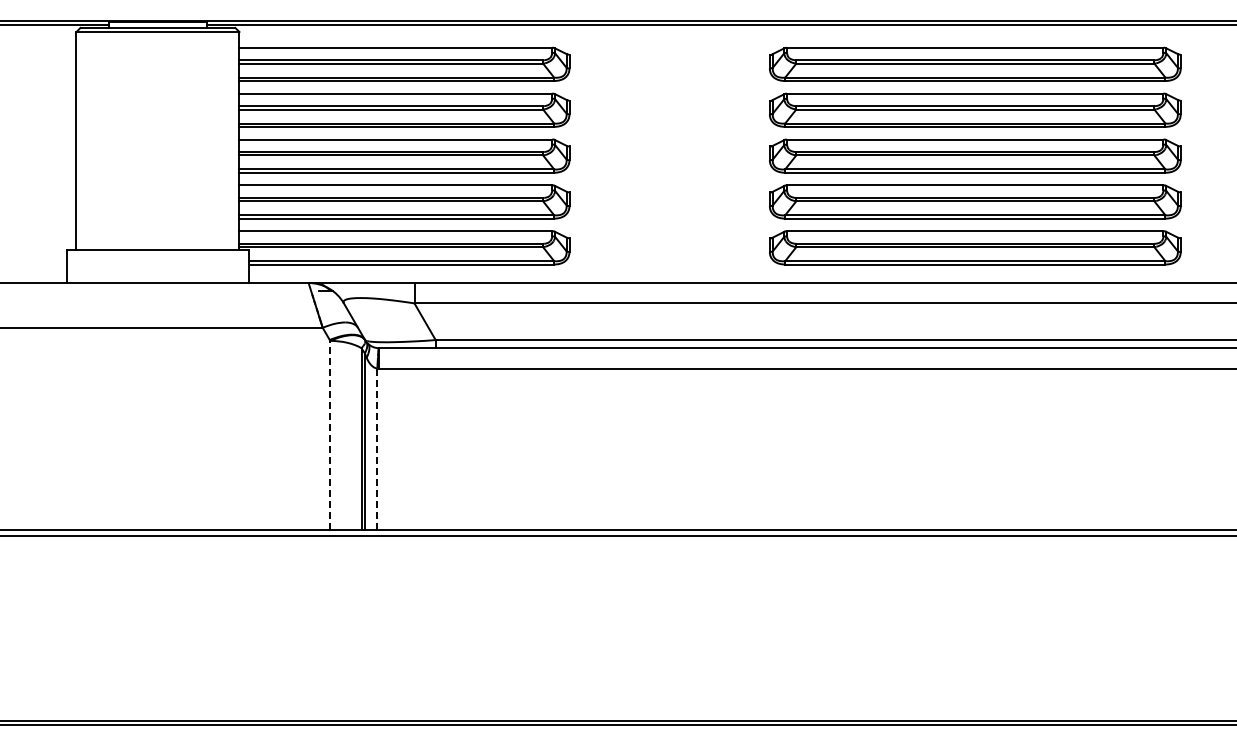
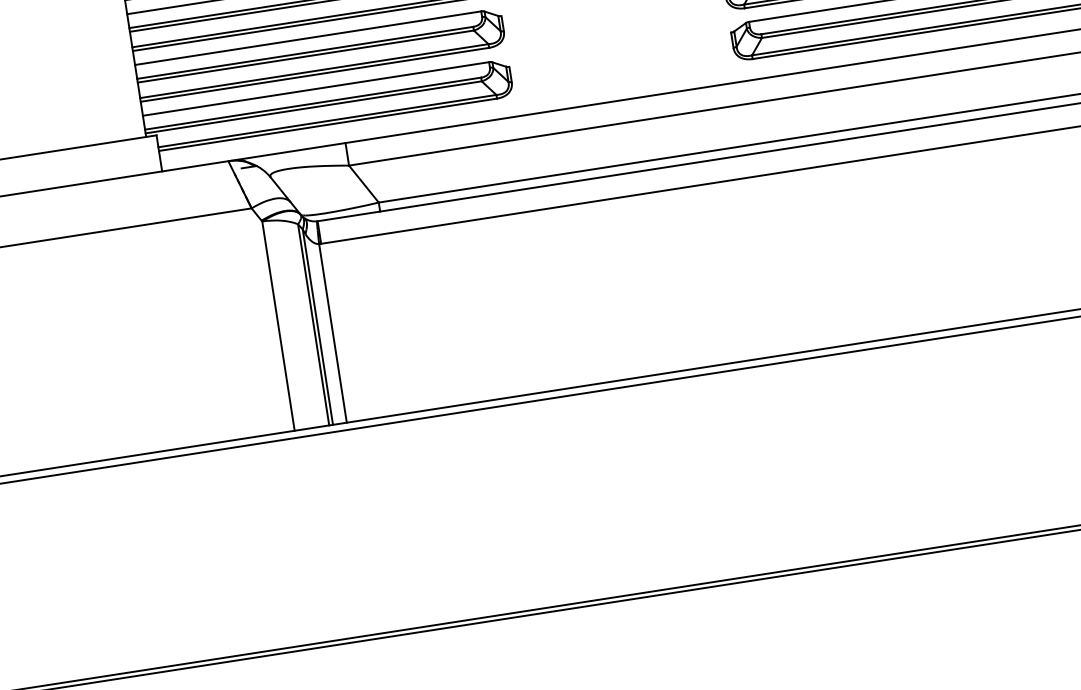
line: (330, 435) -> (278, 326), dashed -> solid
line: (377, 449) -> (333, 333), dashed -> solid

